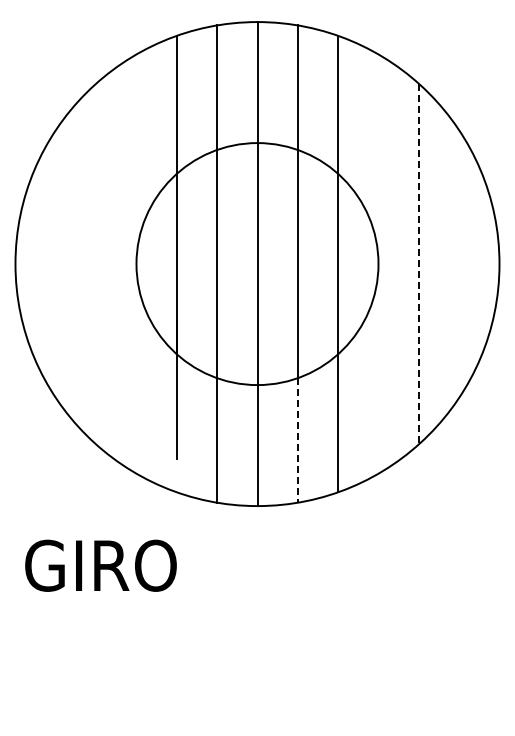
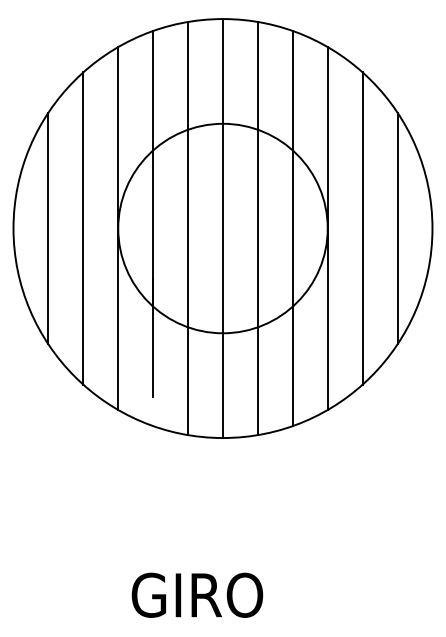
line: (55, 263) -> (48, 228), added
line: (96, 263) -> (83, 228), added
line: (136, 263) -> (118, 228), added
line: (378, 263) -> (327, 228), added
line: (459, 263) -> (397, 228), added
line: (418, 264) -> (362, 228), dashed -> solid
line: (297, 440) -> (257, 381), dashed -> solid
text: (100, 565) -> (197, 595), moved

